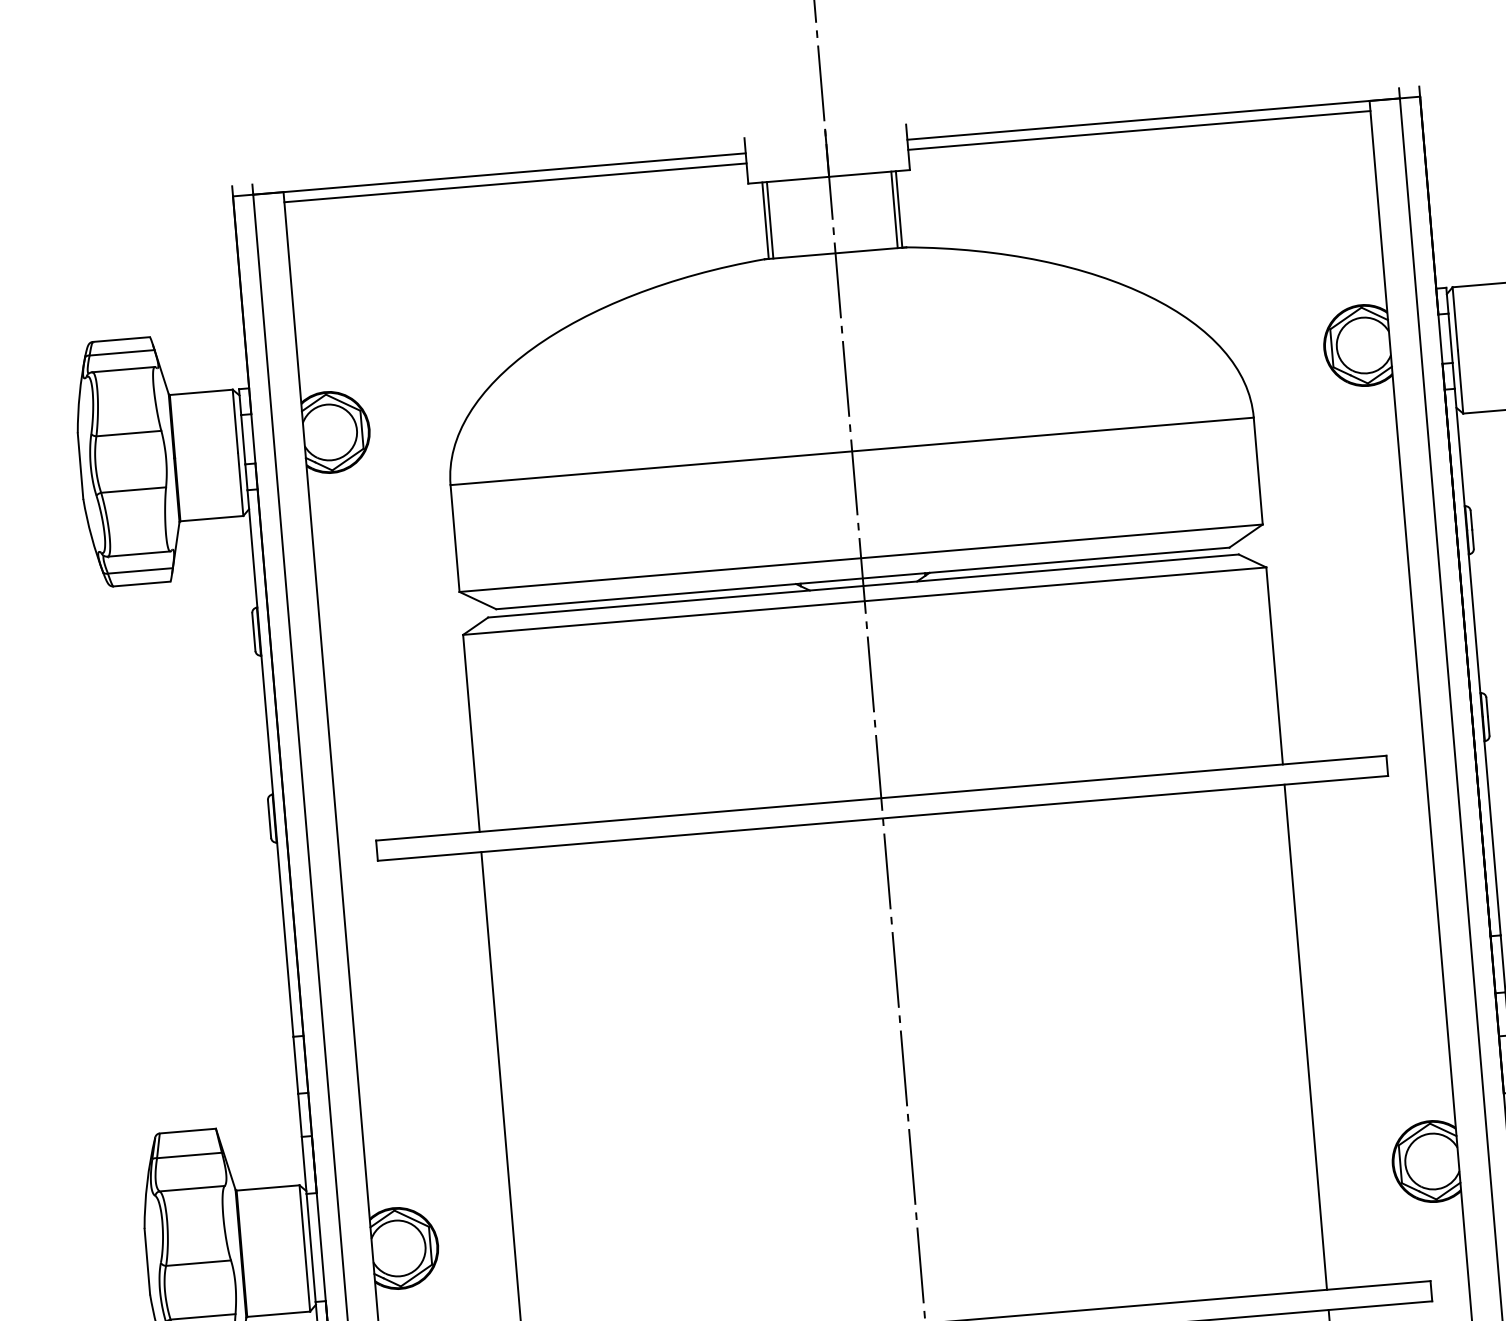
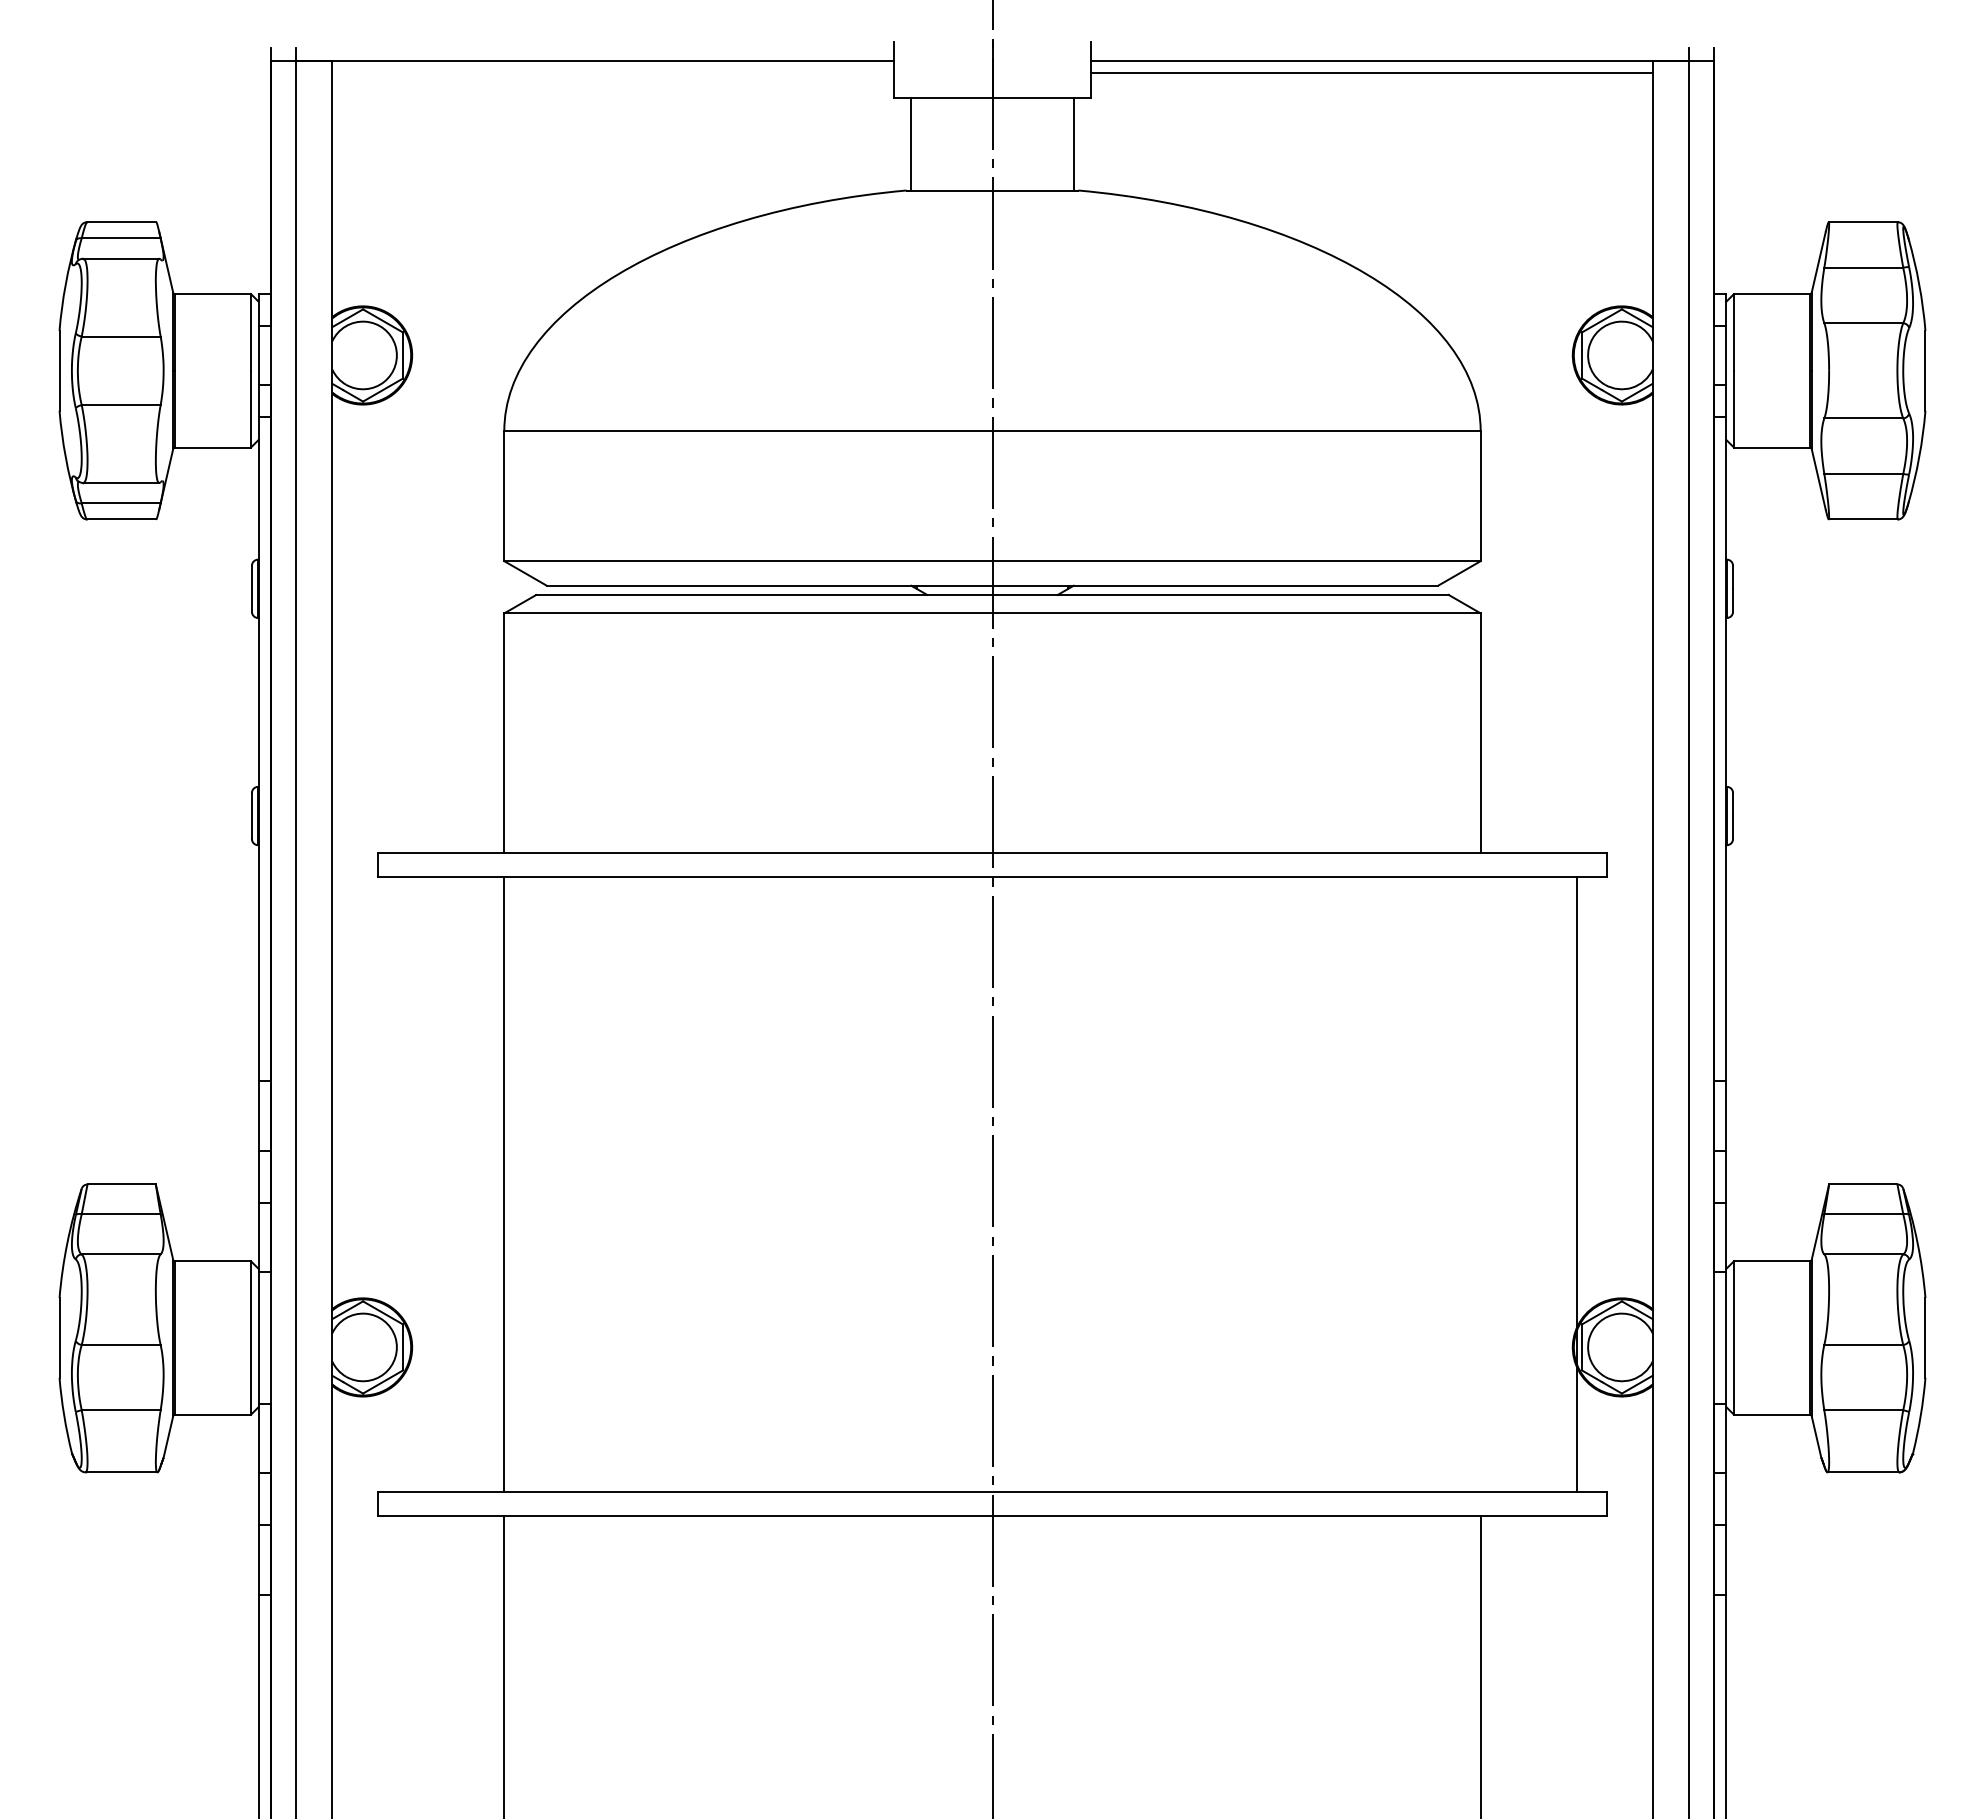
line: (515, 183) -> (613, 73), removed
line: (894, 209) -> (1068, 143), removed
line: (769, 219) -> (916, 143), removed
line: (1305, 1037) -> (1576, 1184), moved

